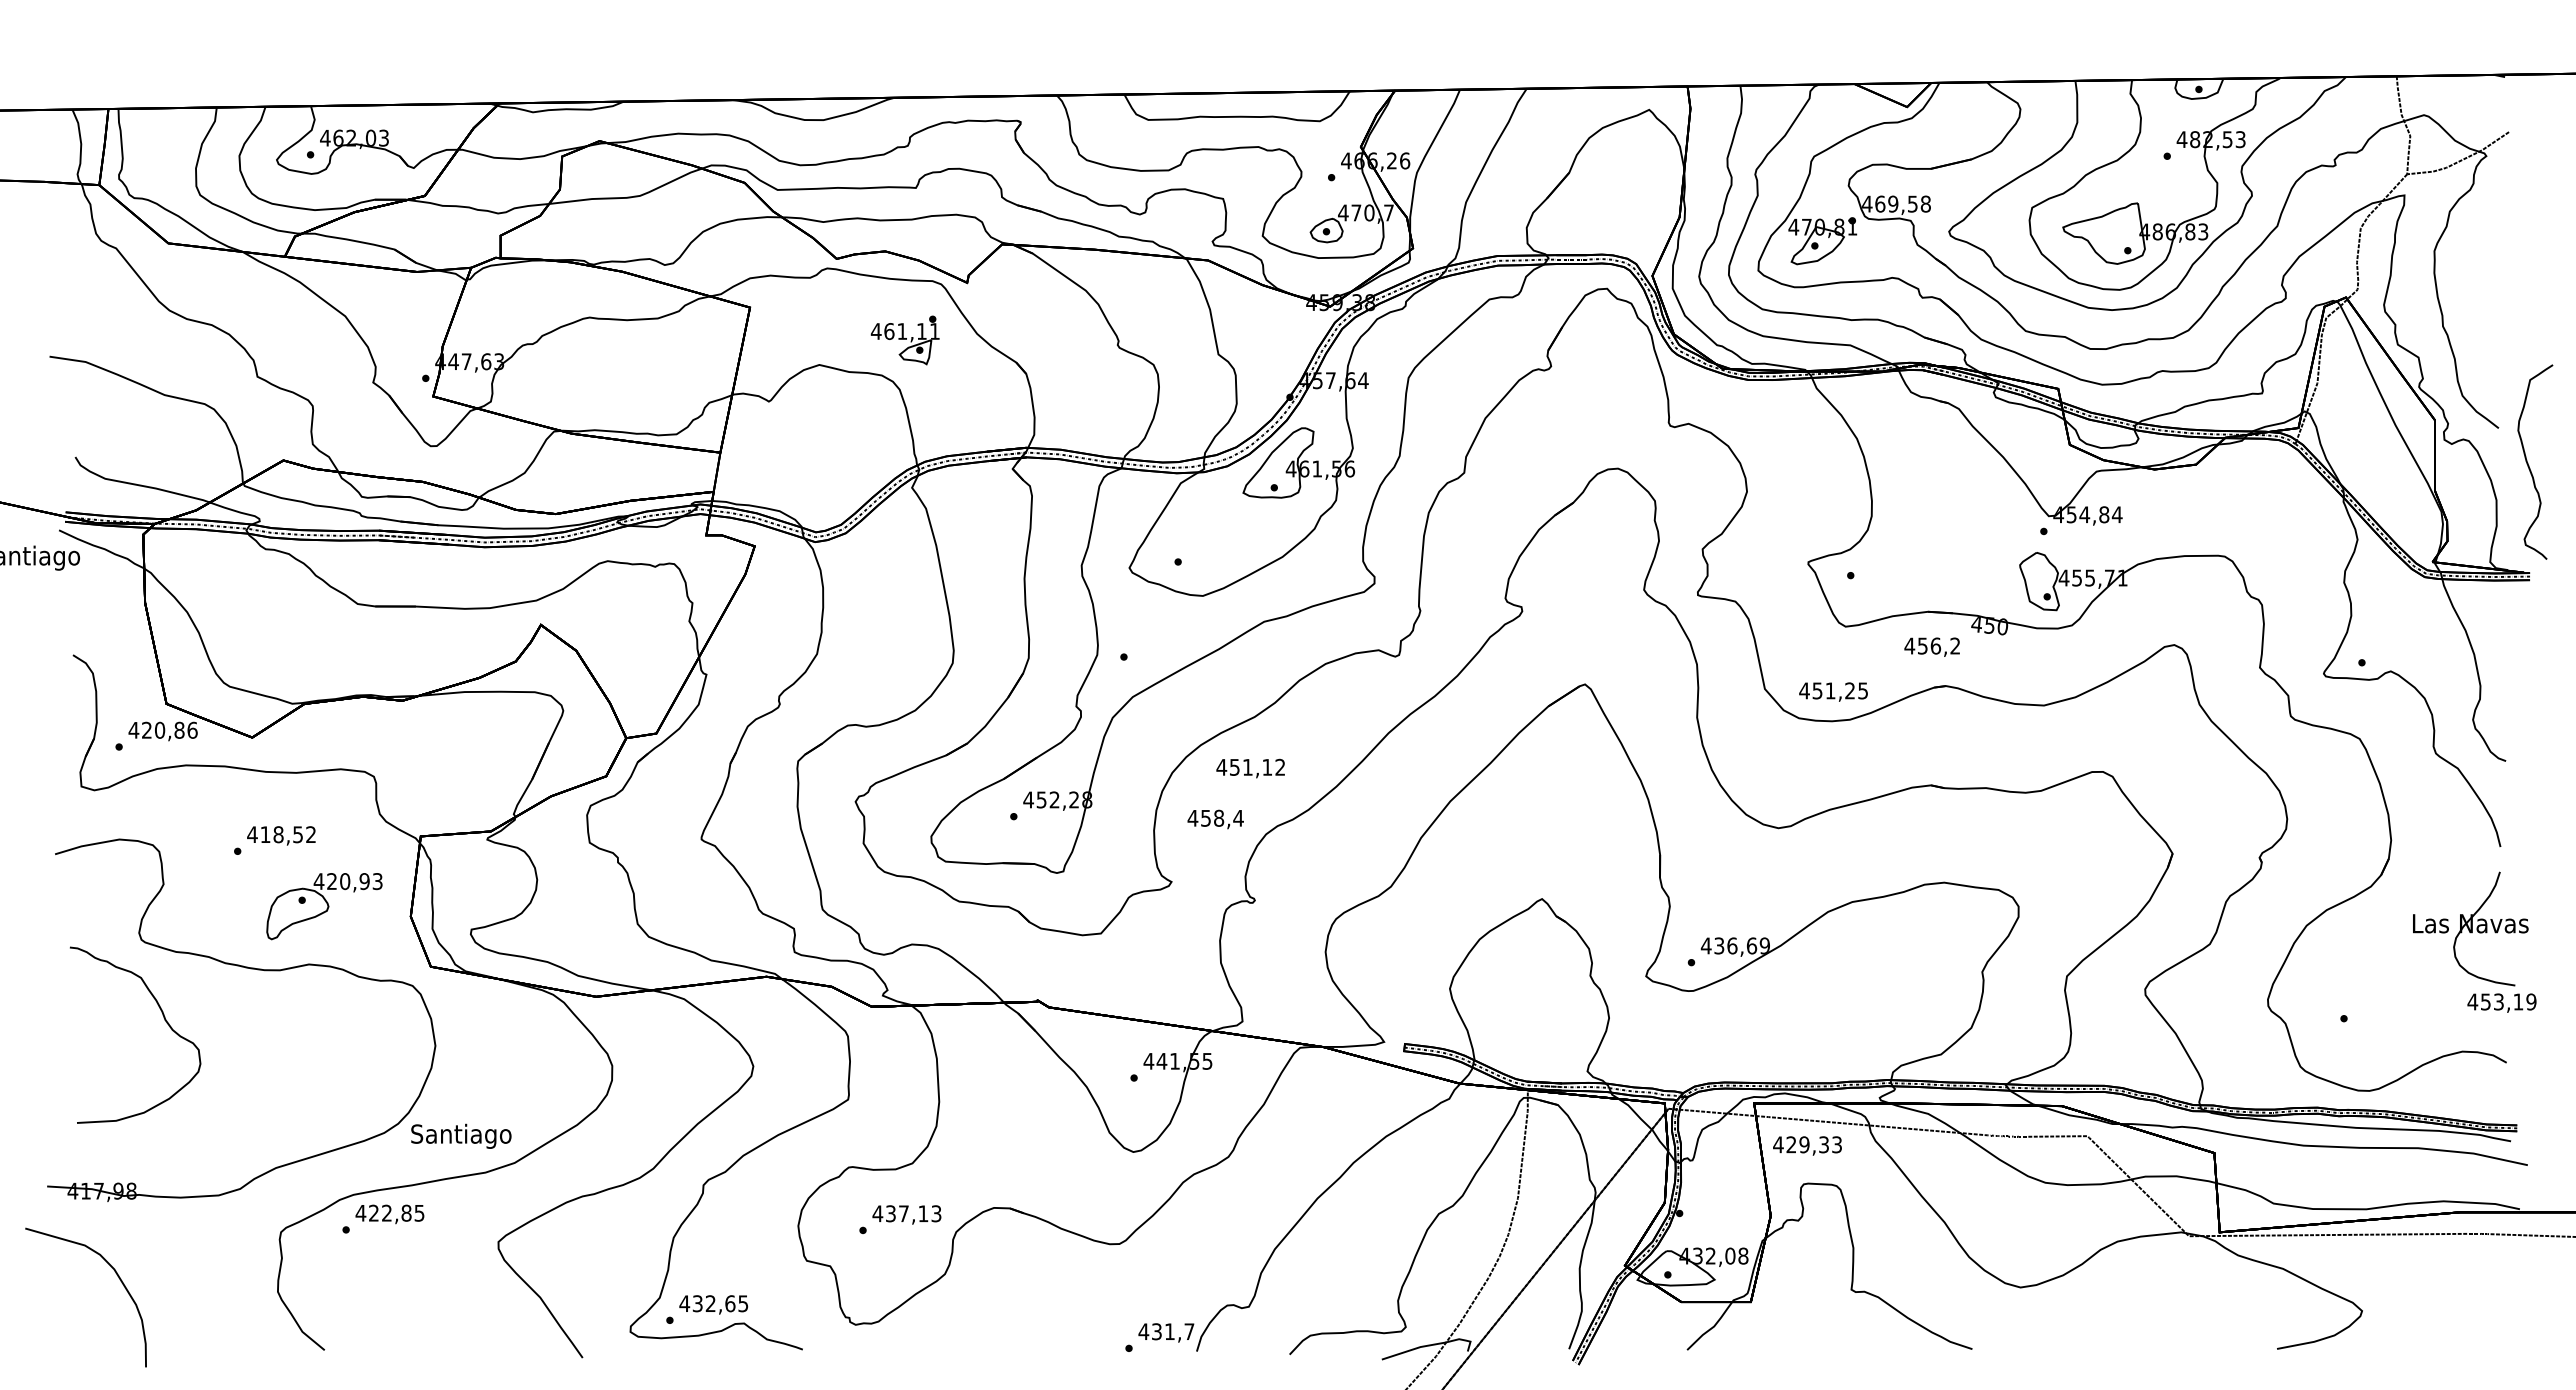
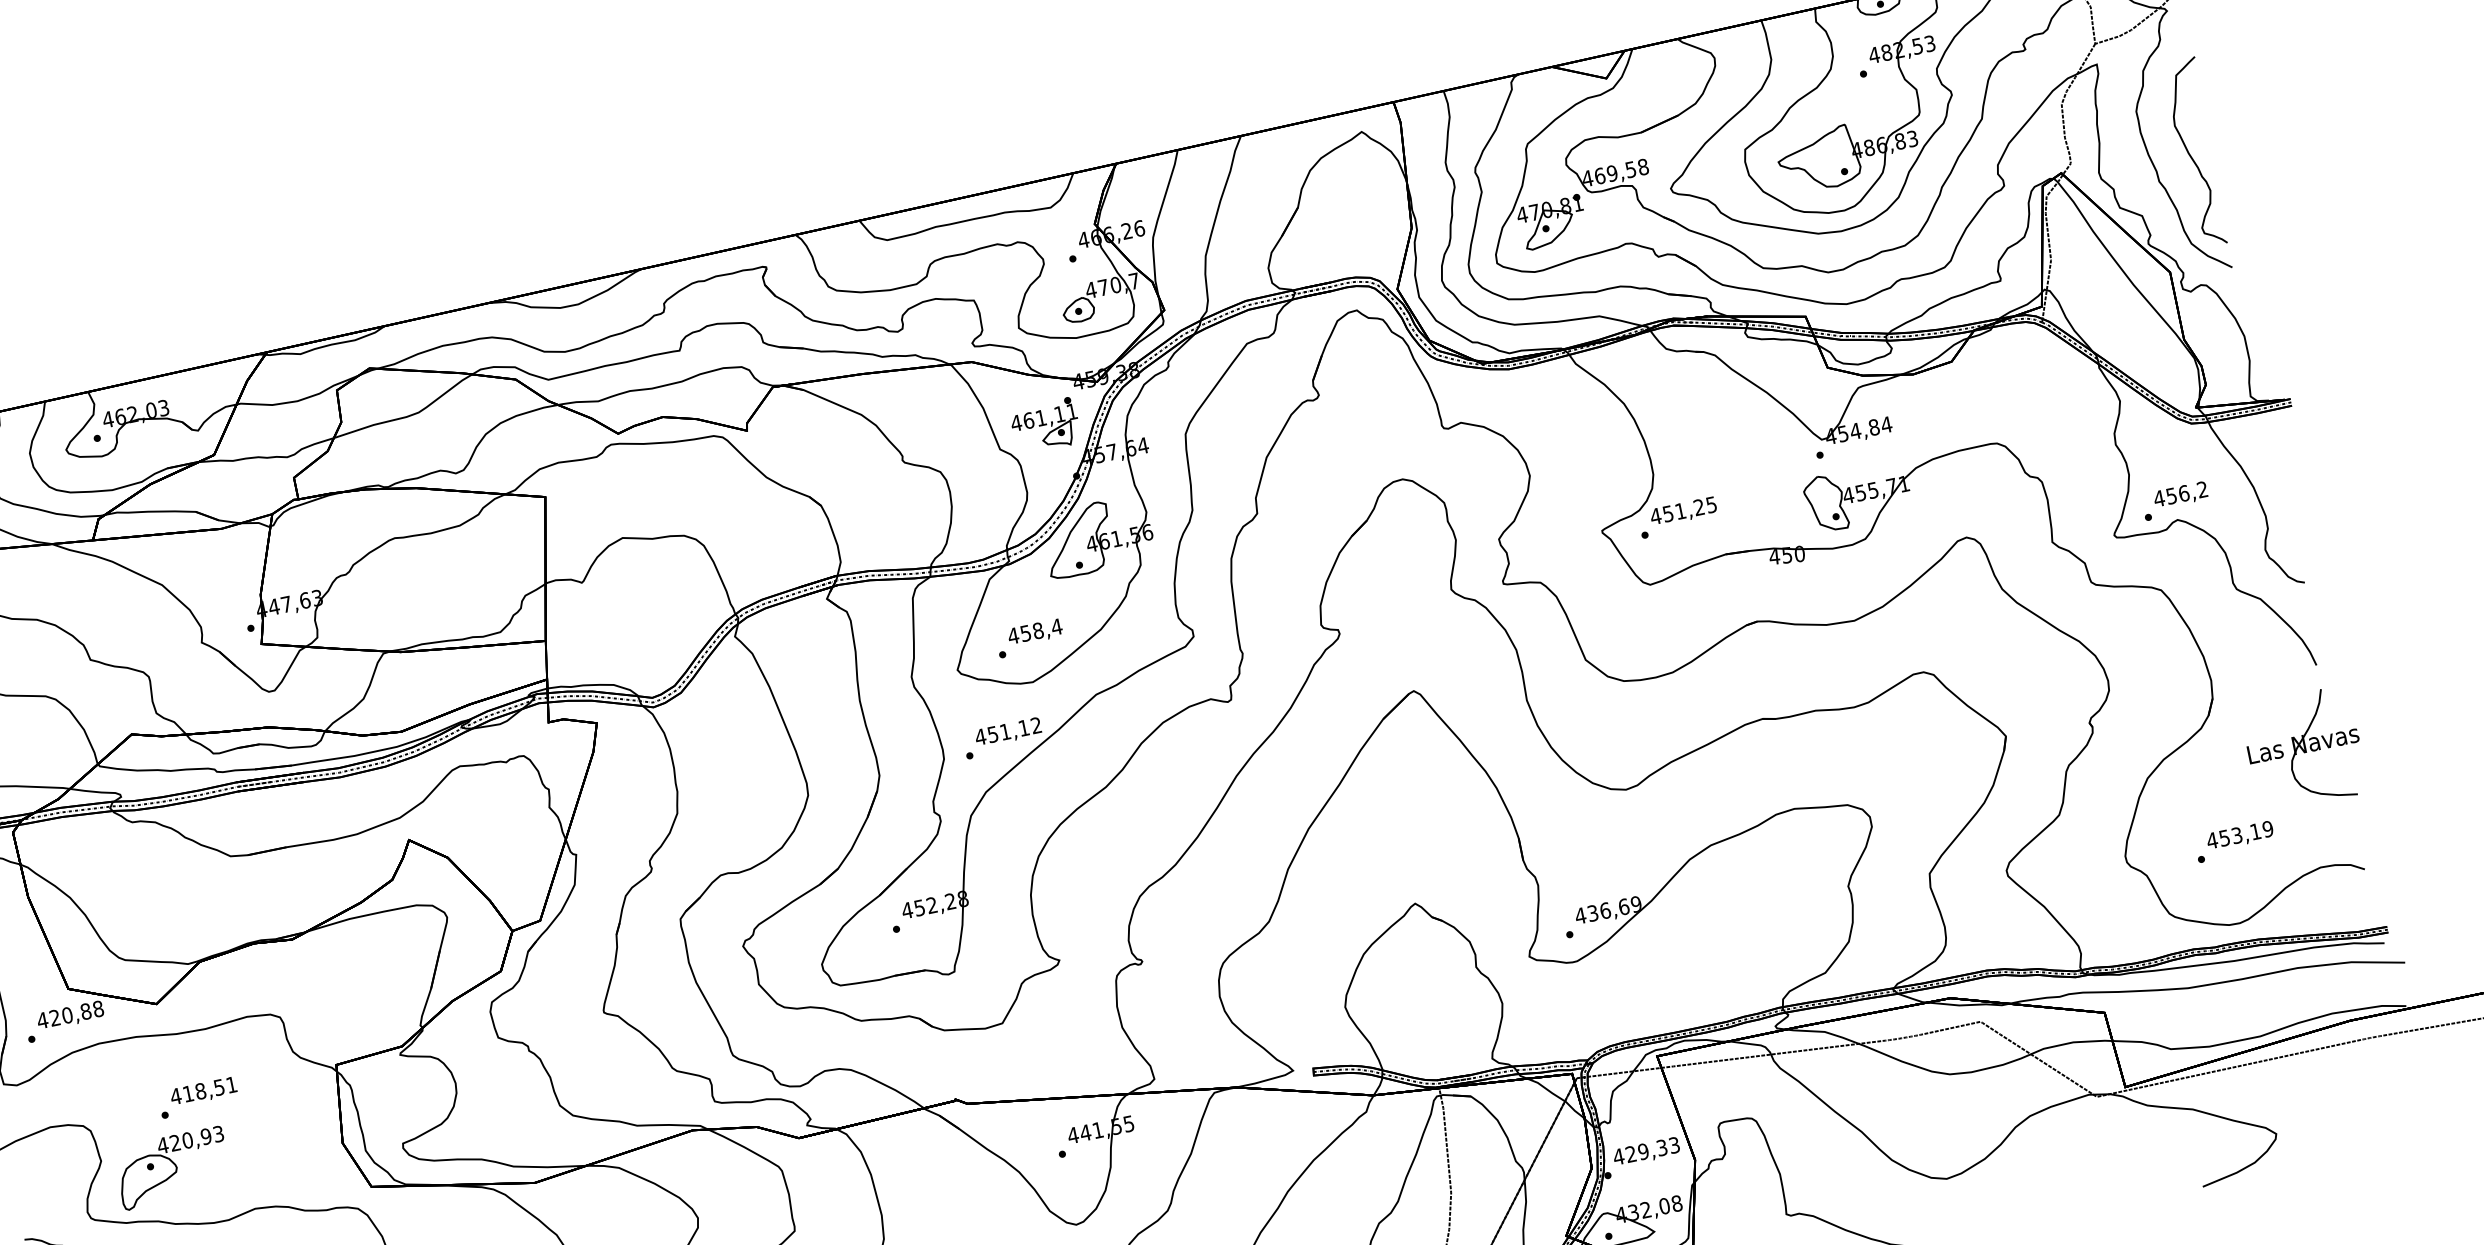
part: (904, 340) -> (1044, 426), moved
curve: (2529, 465) -> (2192, 156), moved
text: (1931, 646) -> (2180, 494), moved
text: (1833, 691) -> (1683, 511), moved
text: (192, 729) -> (98, 1008), 420,86 -> 420,88
text: (1250, 768) -> (1008, 732), moved
text: (1215, 819) -> (1035, 632), moved
text: (310, 834) -> (231, 1084), 418,52 -> 418,51
part: (324, 906) -> (172, 1168), moved
text: (2501, 1002) -> (2239, 835), moved
text: (1807, 1145) -> (1646, 1151), moved

